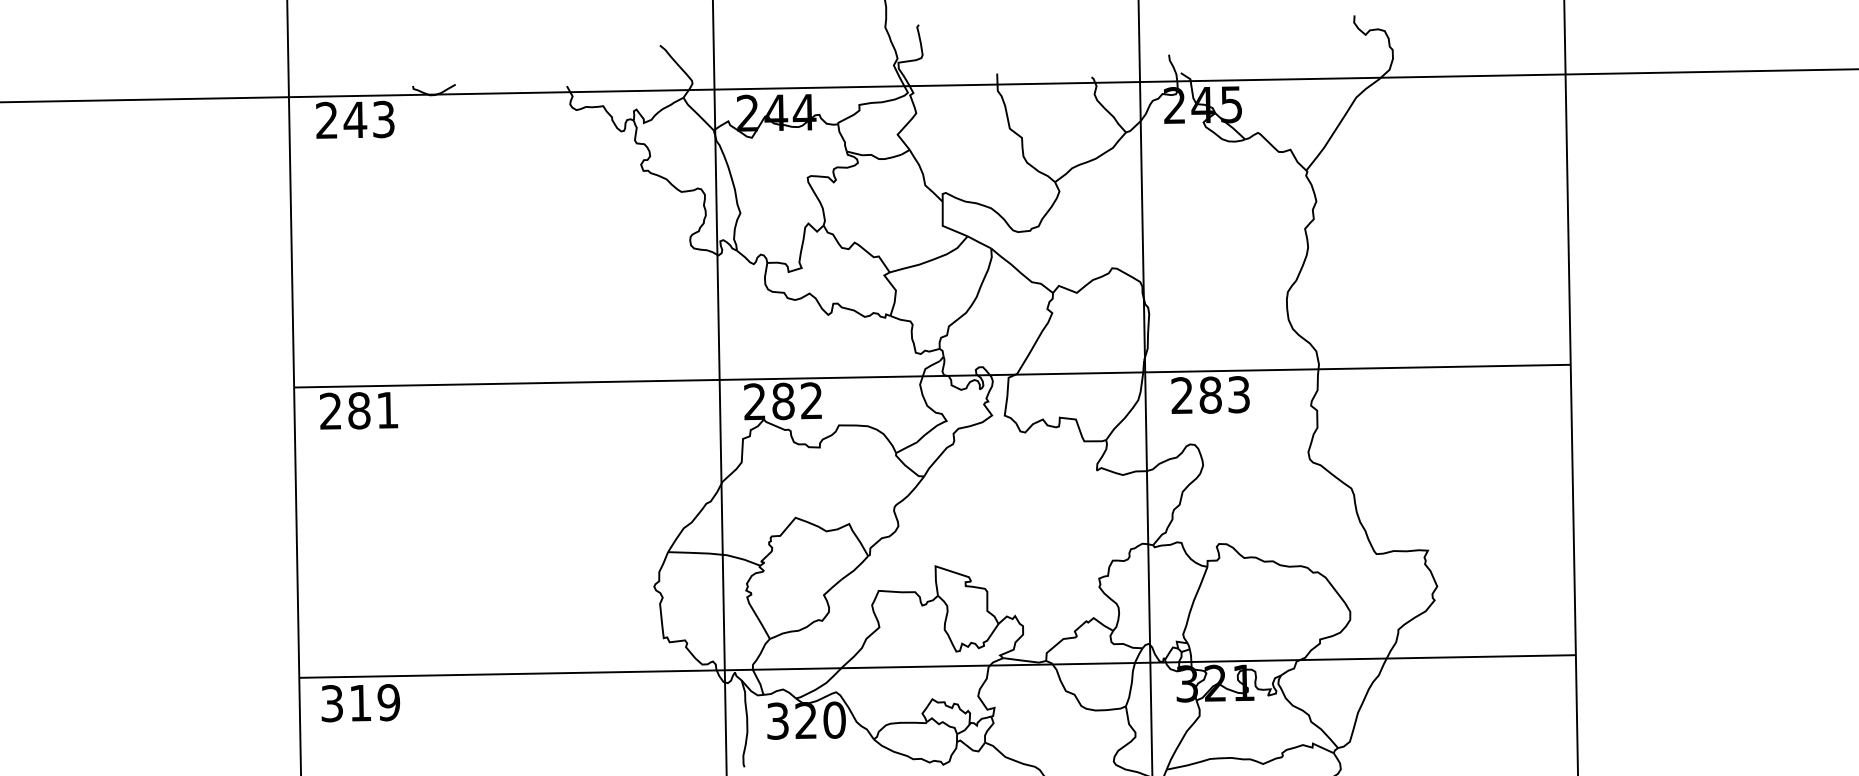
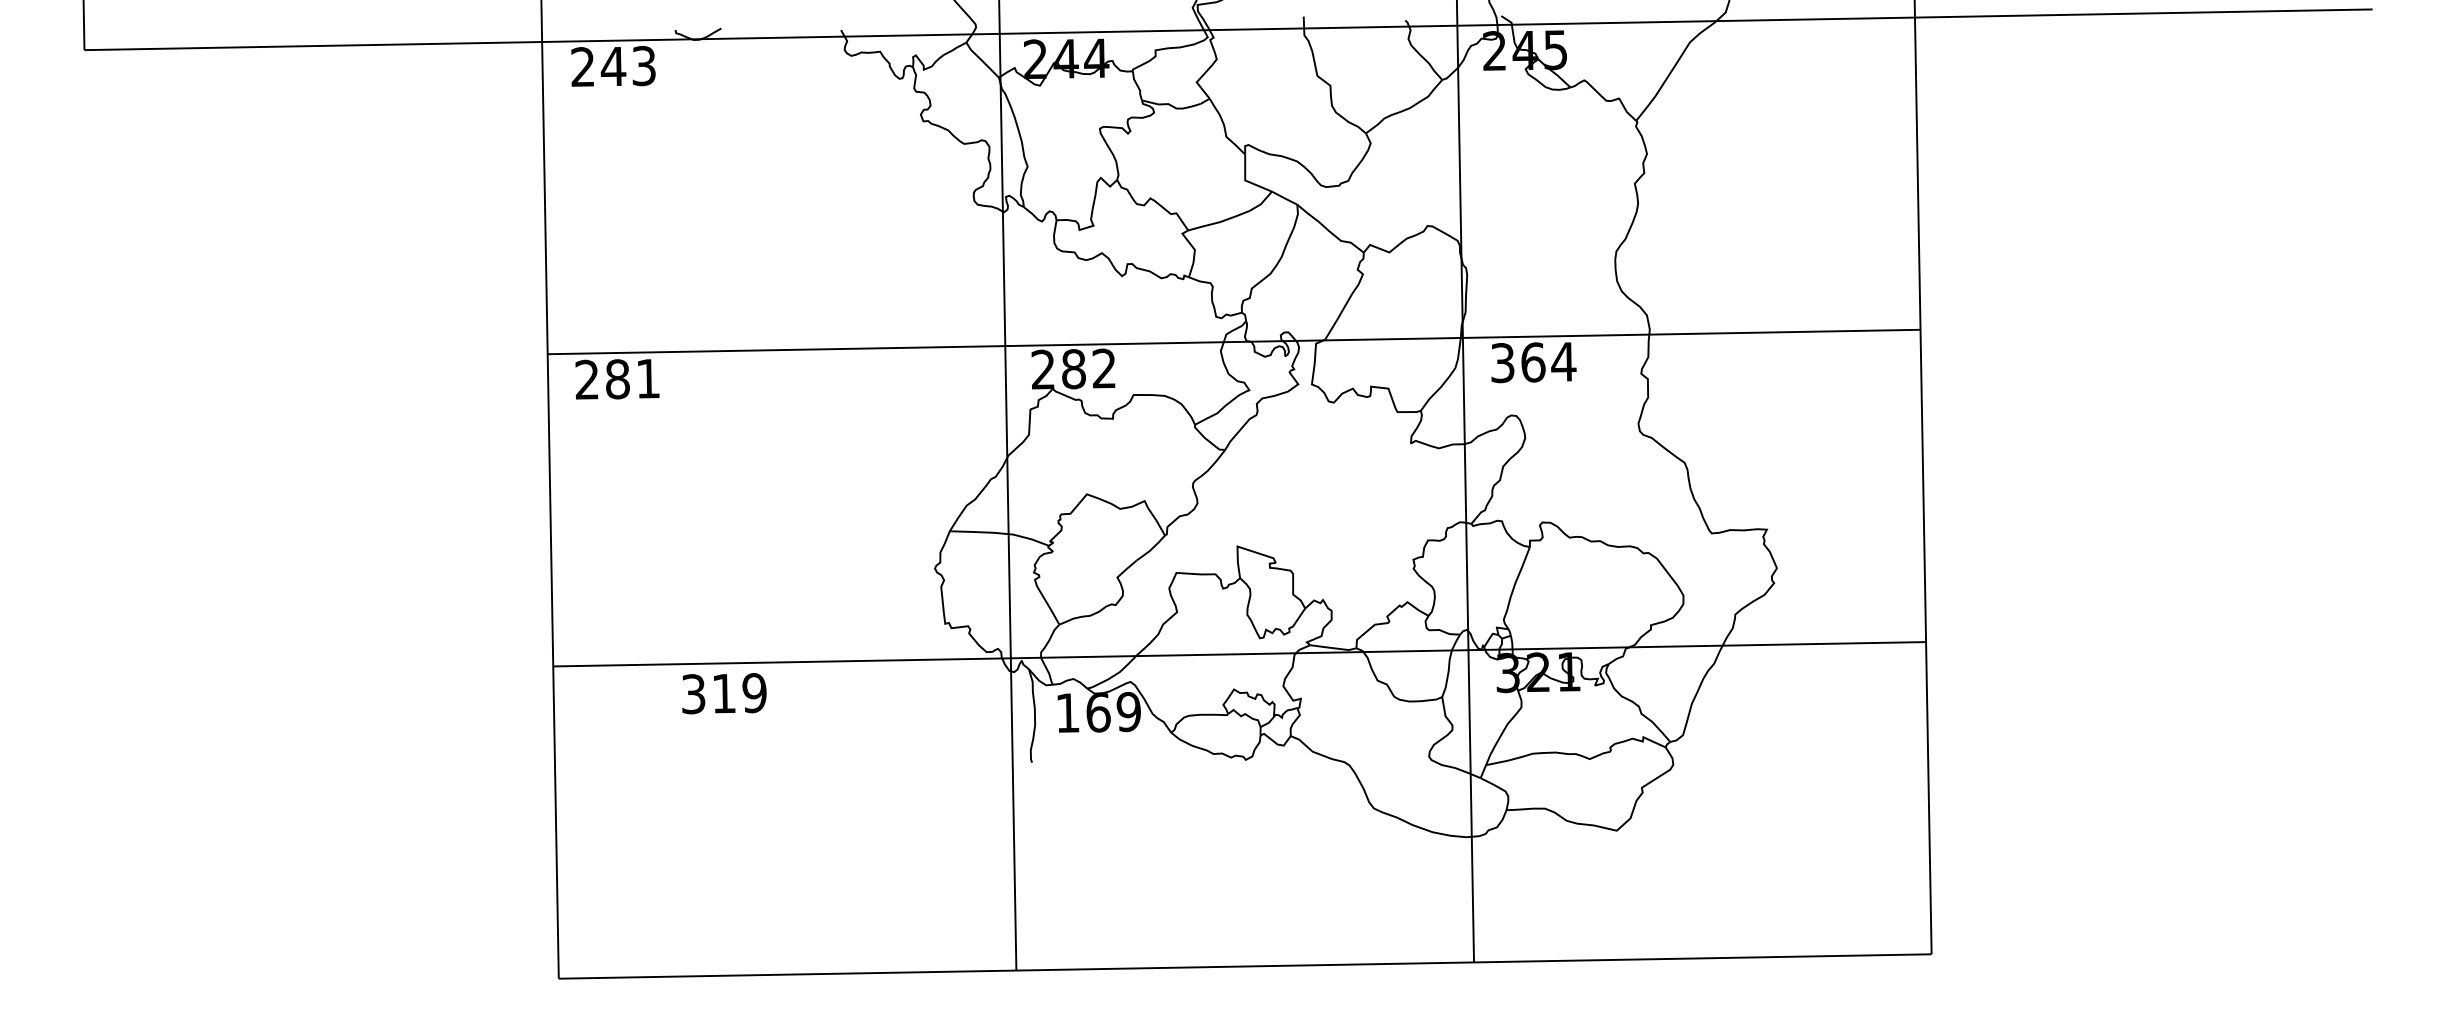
text: (1210, 395) -> (1533, 362), 283 -> 364
text: (360, 703) -> (724, 693), moved
text: (806, 720) -> (1098, 712), 320 -> 169

